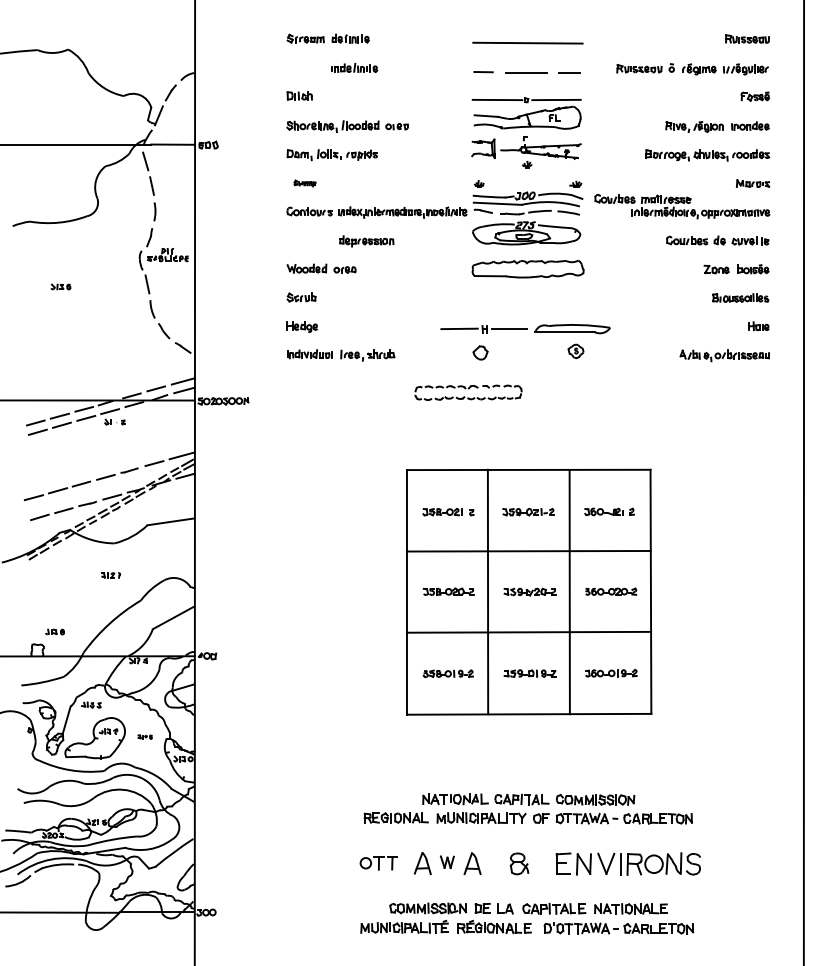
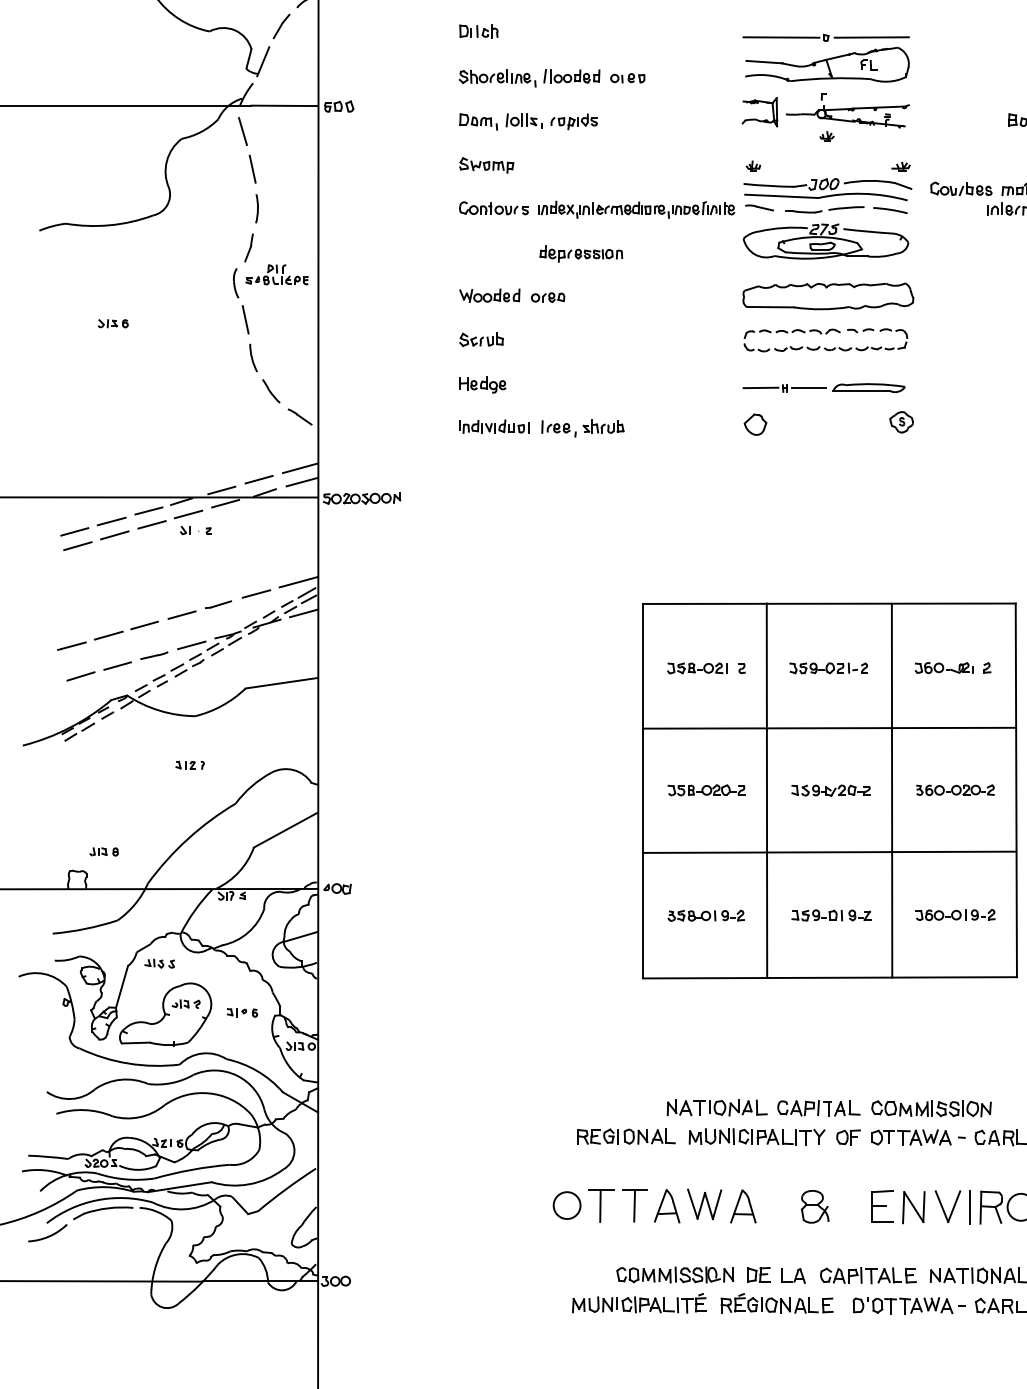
part: (304, 183) -> (486, 165), size x1.67
part: (524, 328) -> (822, 387), size x0.62
part: (468, 392) -> (825, 339), moved
part: (144, 736) -> (241, 1011), size x1.43
part: (447, 861) -> (704, 1203), size x1.67
part: (378, 863) -> (599, 1206), size x1.67

